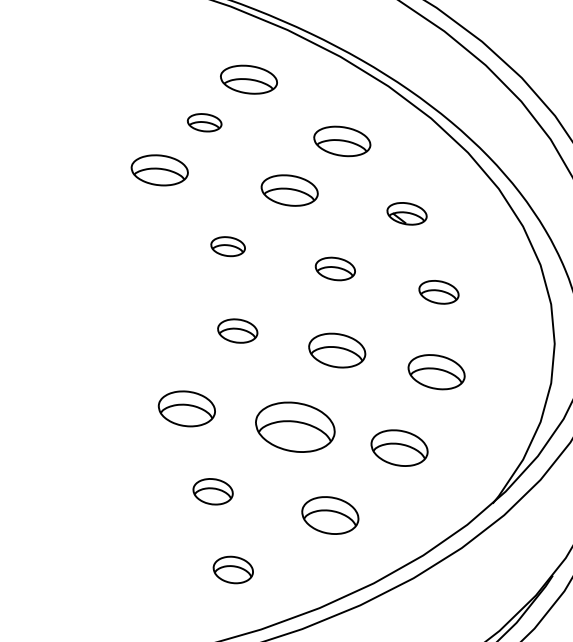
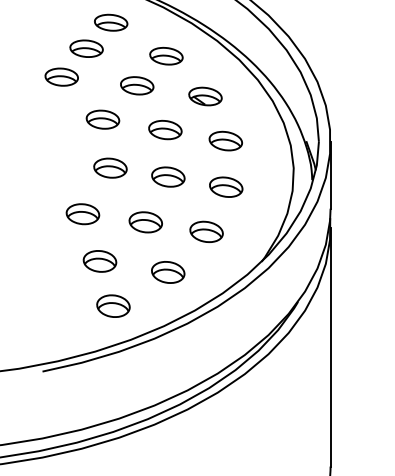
part: (204, 122) -> (86, 48), size x1.67
part: (407, 213) -> (205, 96), size x1.43
part: (227, 246) -> (102, 119), size x1.67
part: (335, 268) -> (165, 129), size x1.43
part: (438, 291) -> (225, 140), size x1.43
part: (237, 329) -> (110, 167), size x1.43
part: (294, 427) -> (145, 222), size x0.71
part: (212, 491) -> (99, 261), size x1.43
part: (233, 568) -> (113, 305), size x1.43

